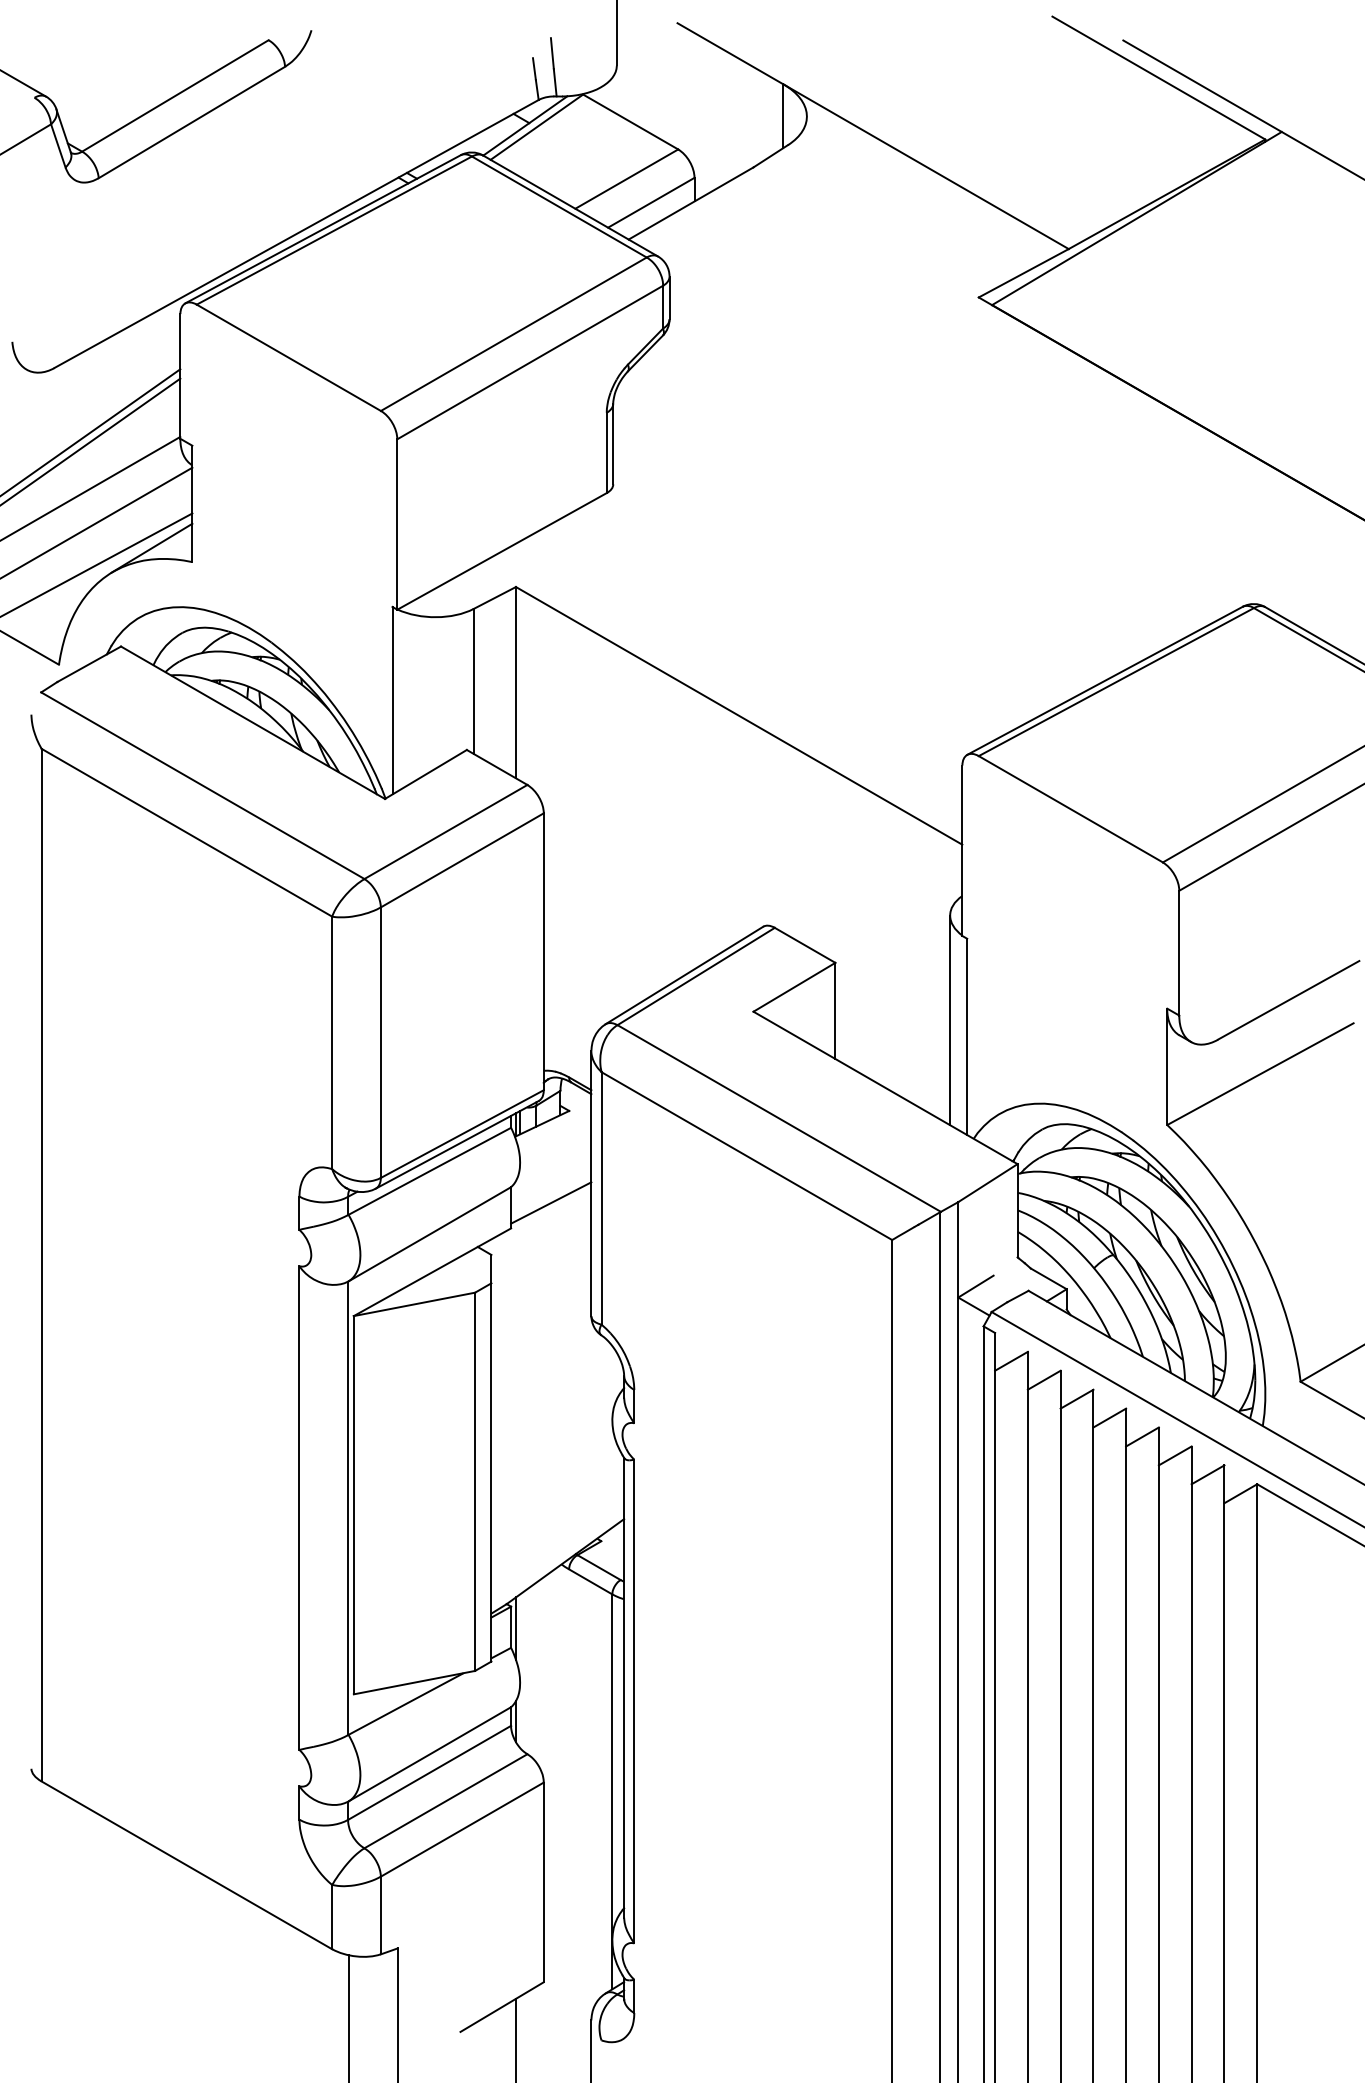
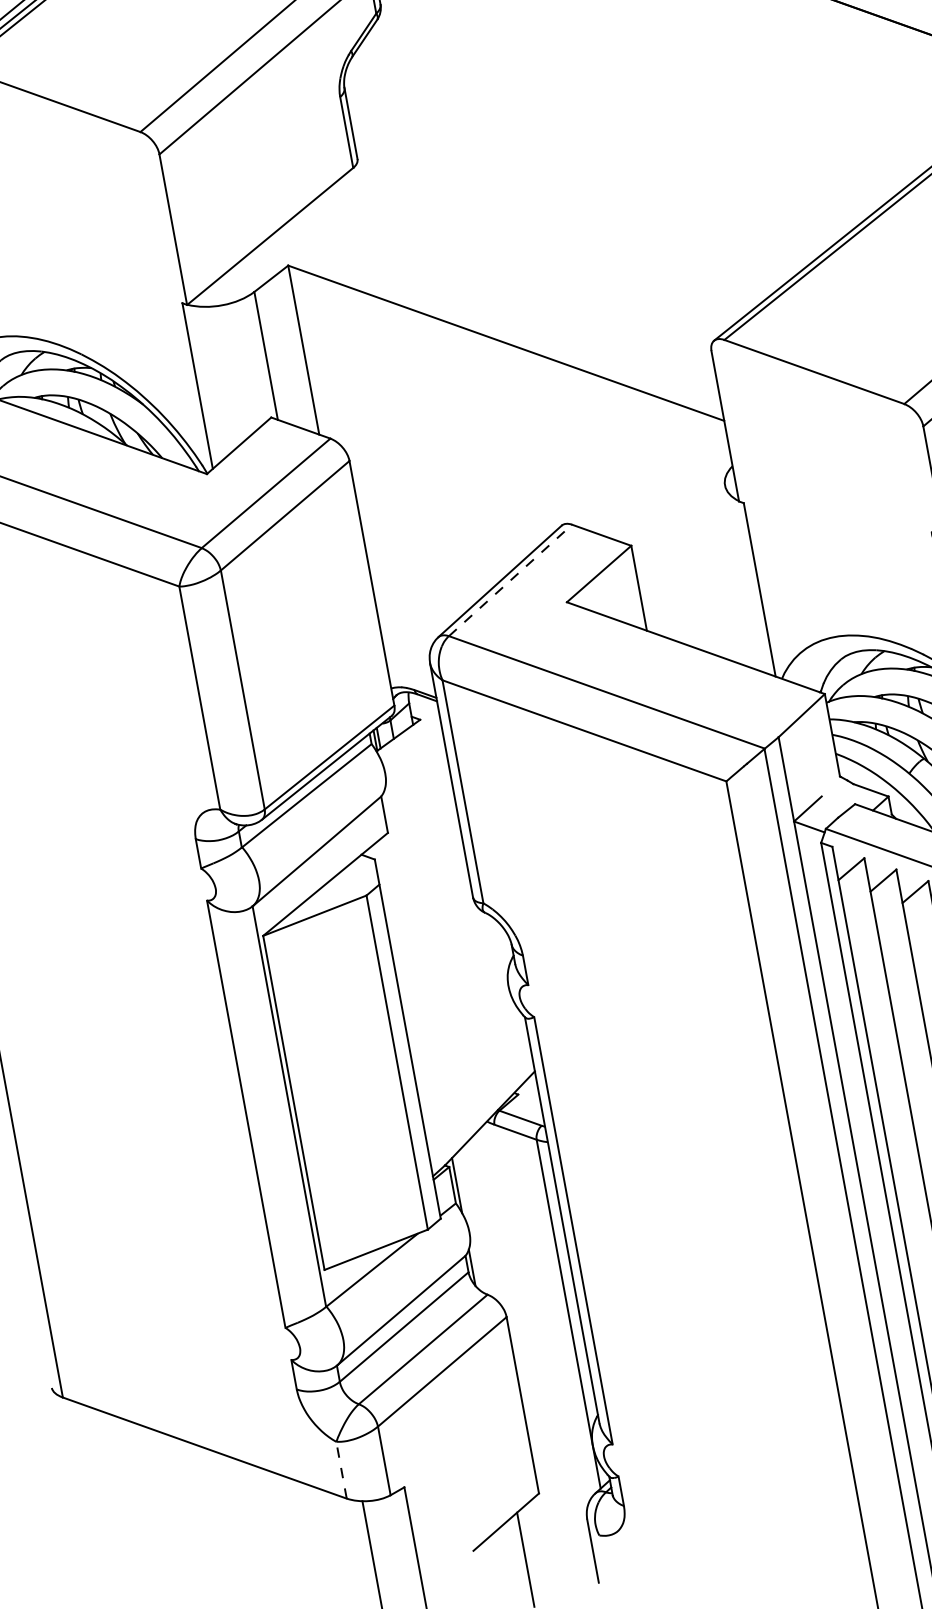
line: (696, 976) -> (510, 580), solid -> dashed
line: (950, 1020) -> (742, 578), removed
line: (551, 1202) -> (419, 803), removed
line: (332, 1916) -> (341, 1469), solid -> dashed

